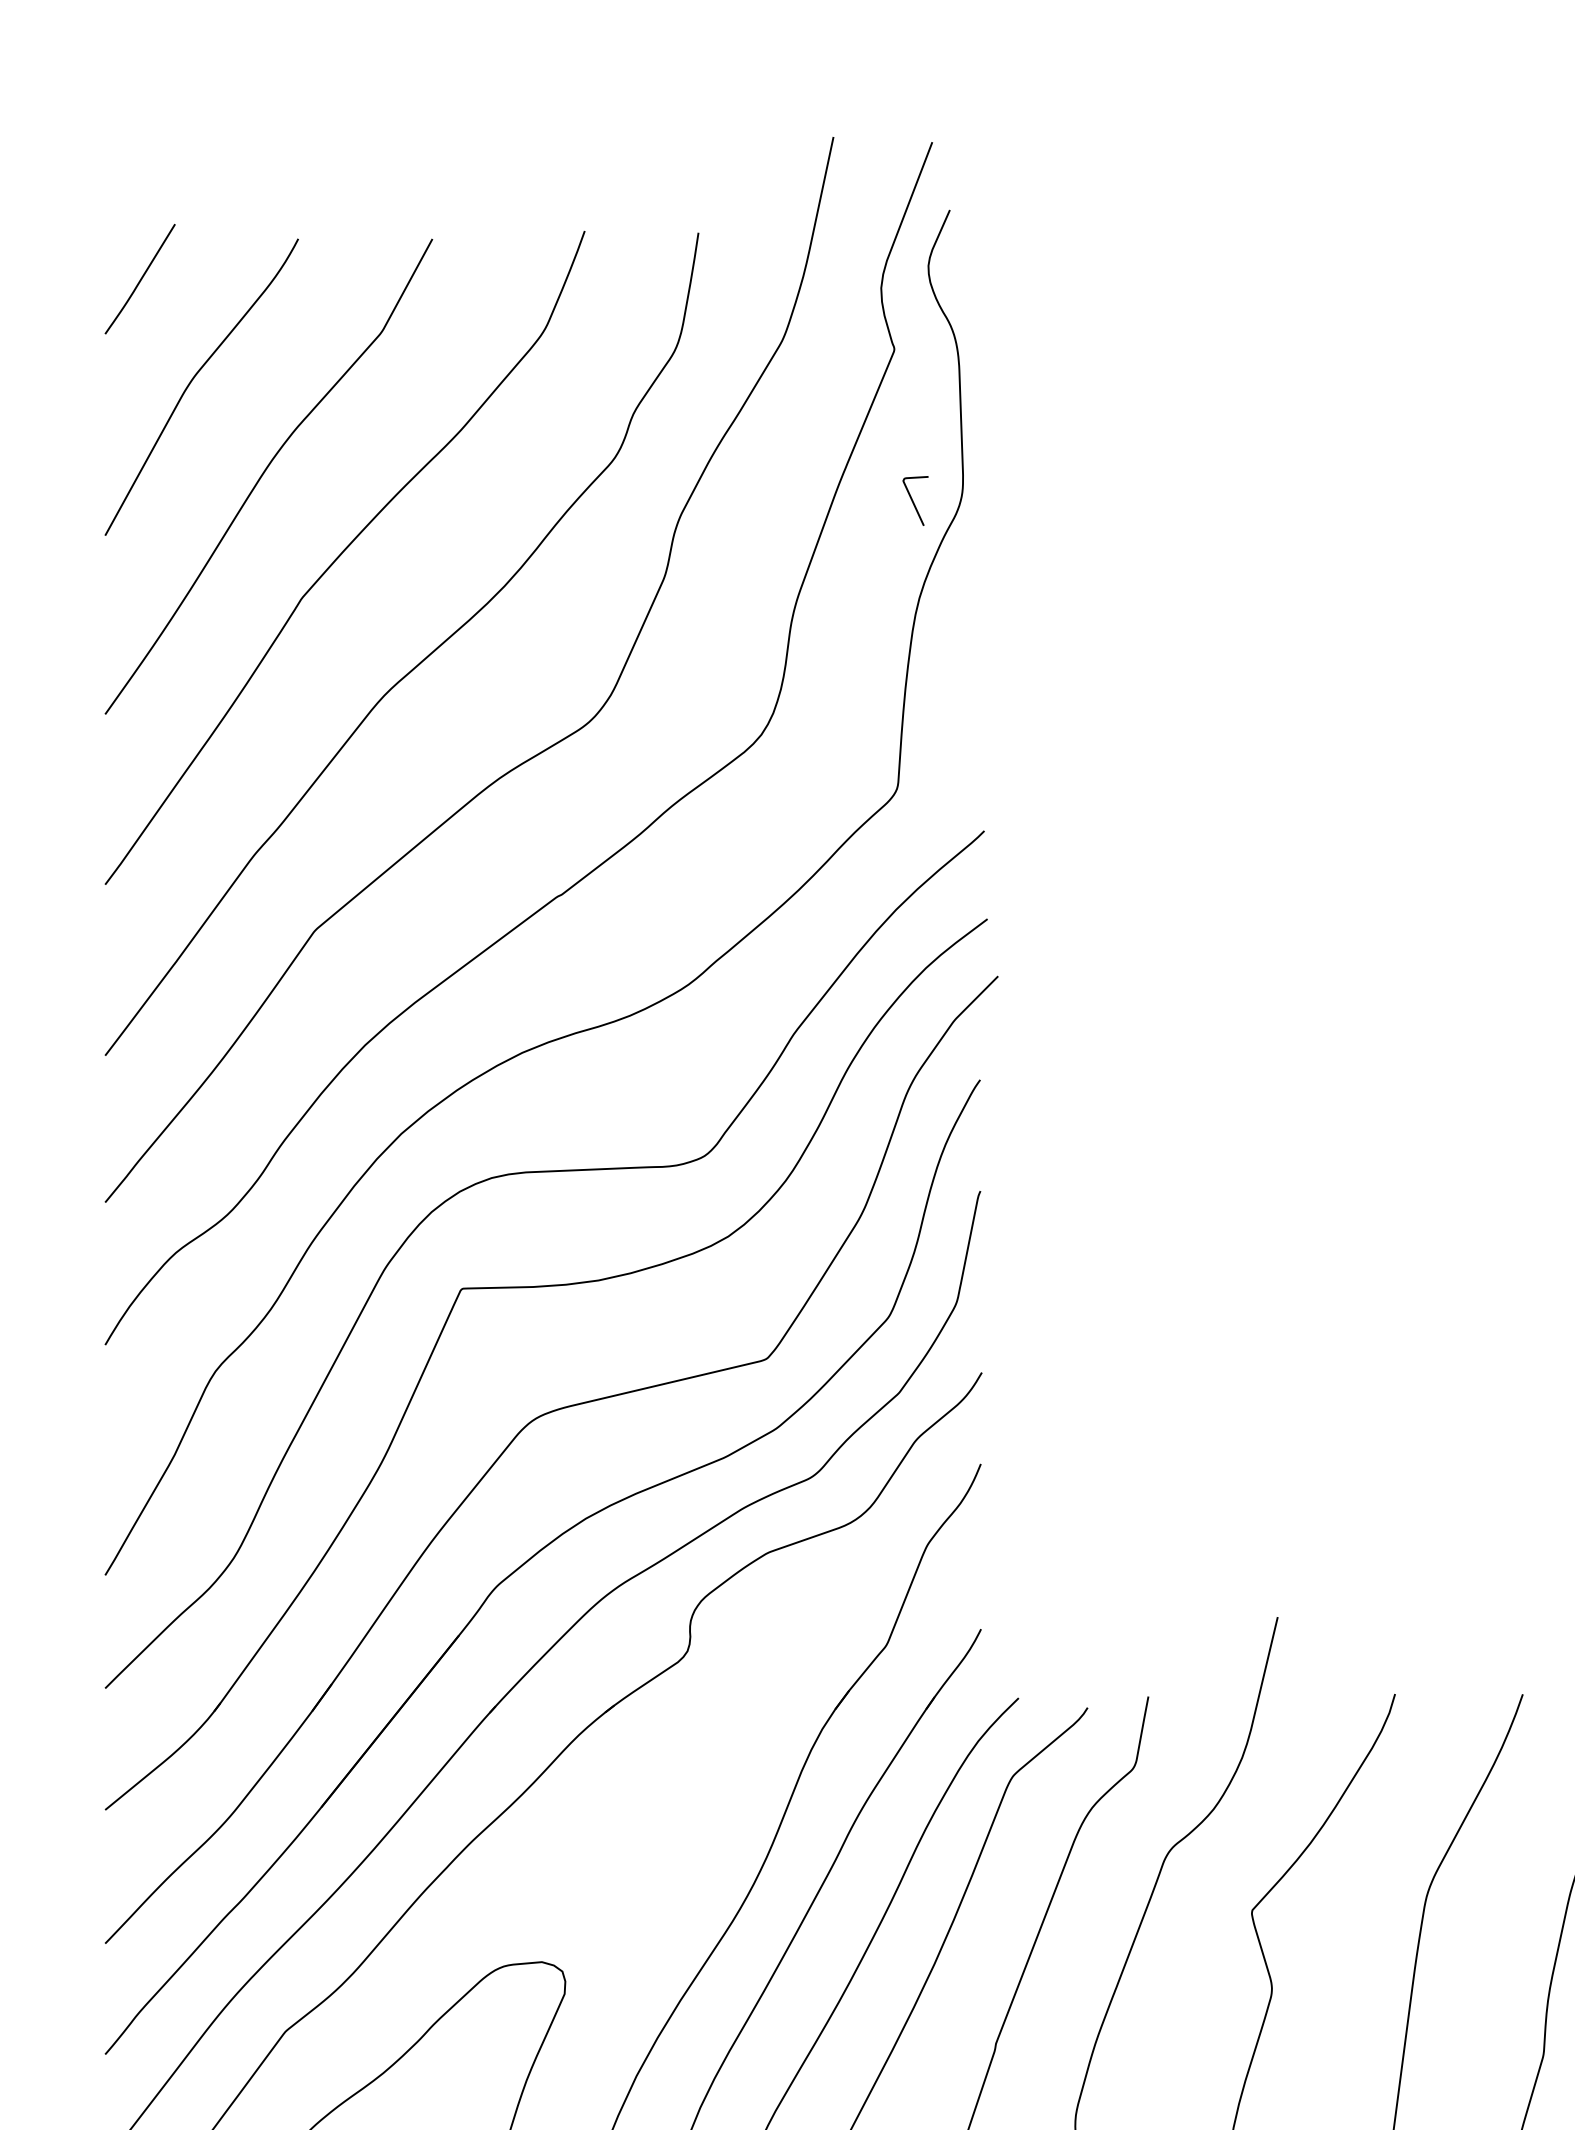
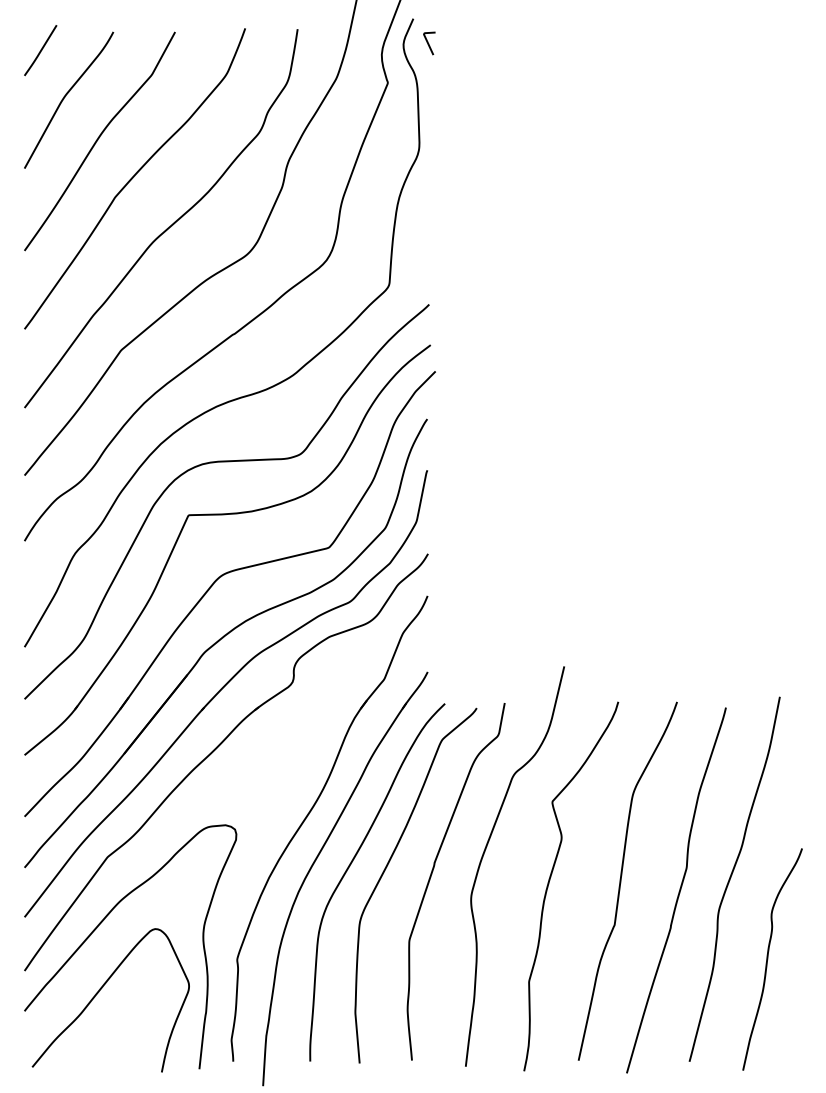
curve: (915, 500) -> (429, 43), moved

